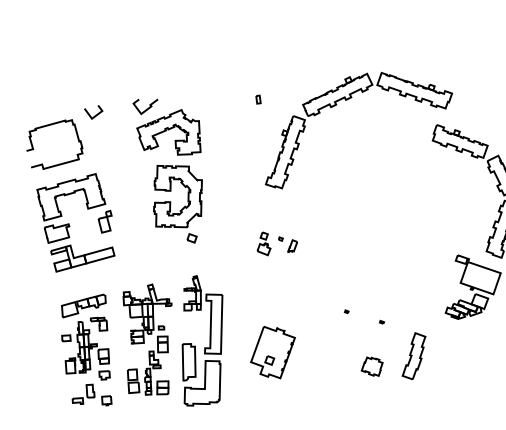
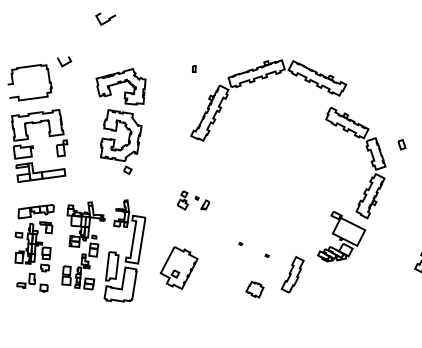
curve: (147, 107) -> (106, 20), moved
part: (276, 242) -> (193, 200), moved
part: (413, 355) -> (292, 274), moved

